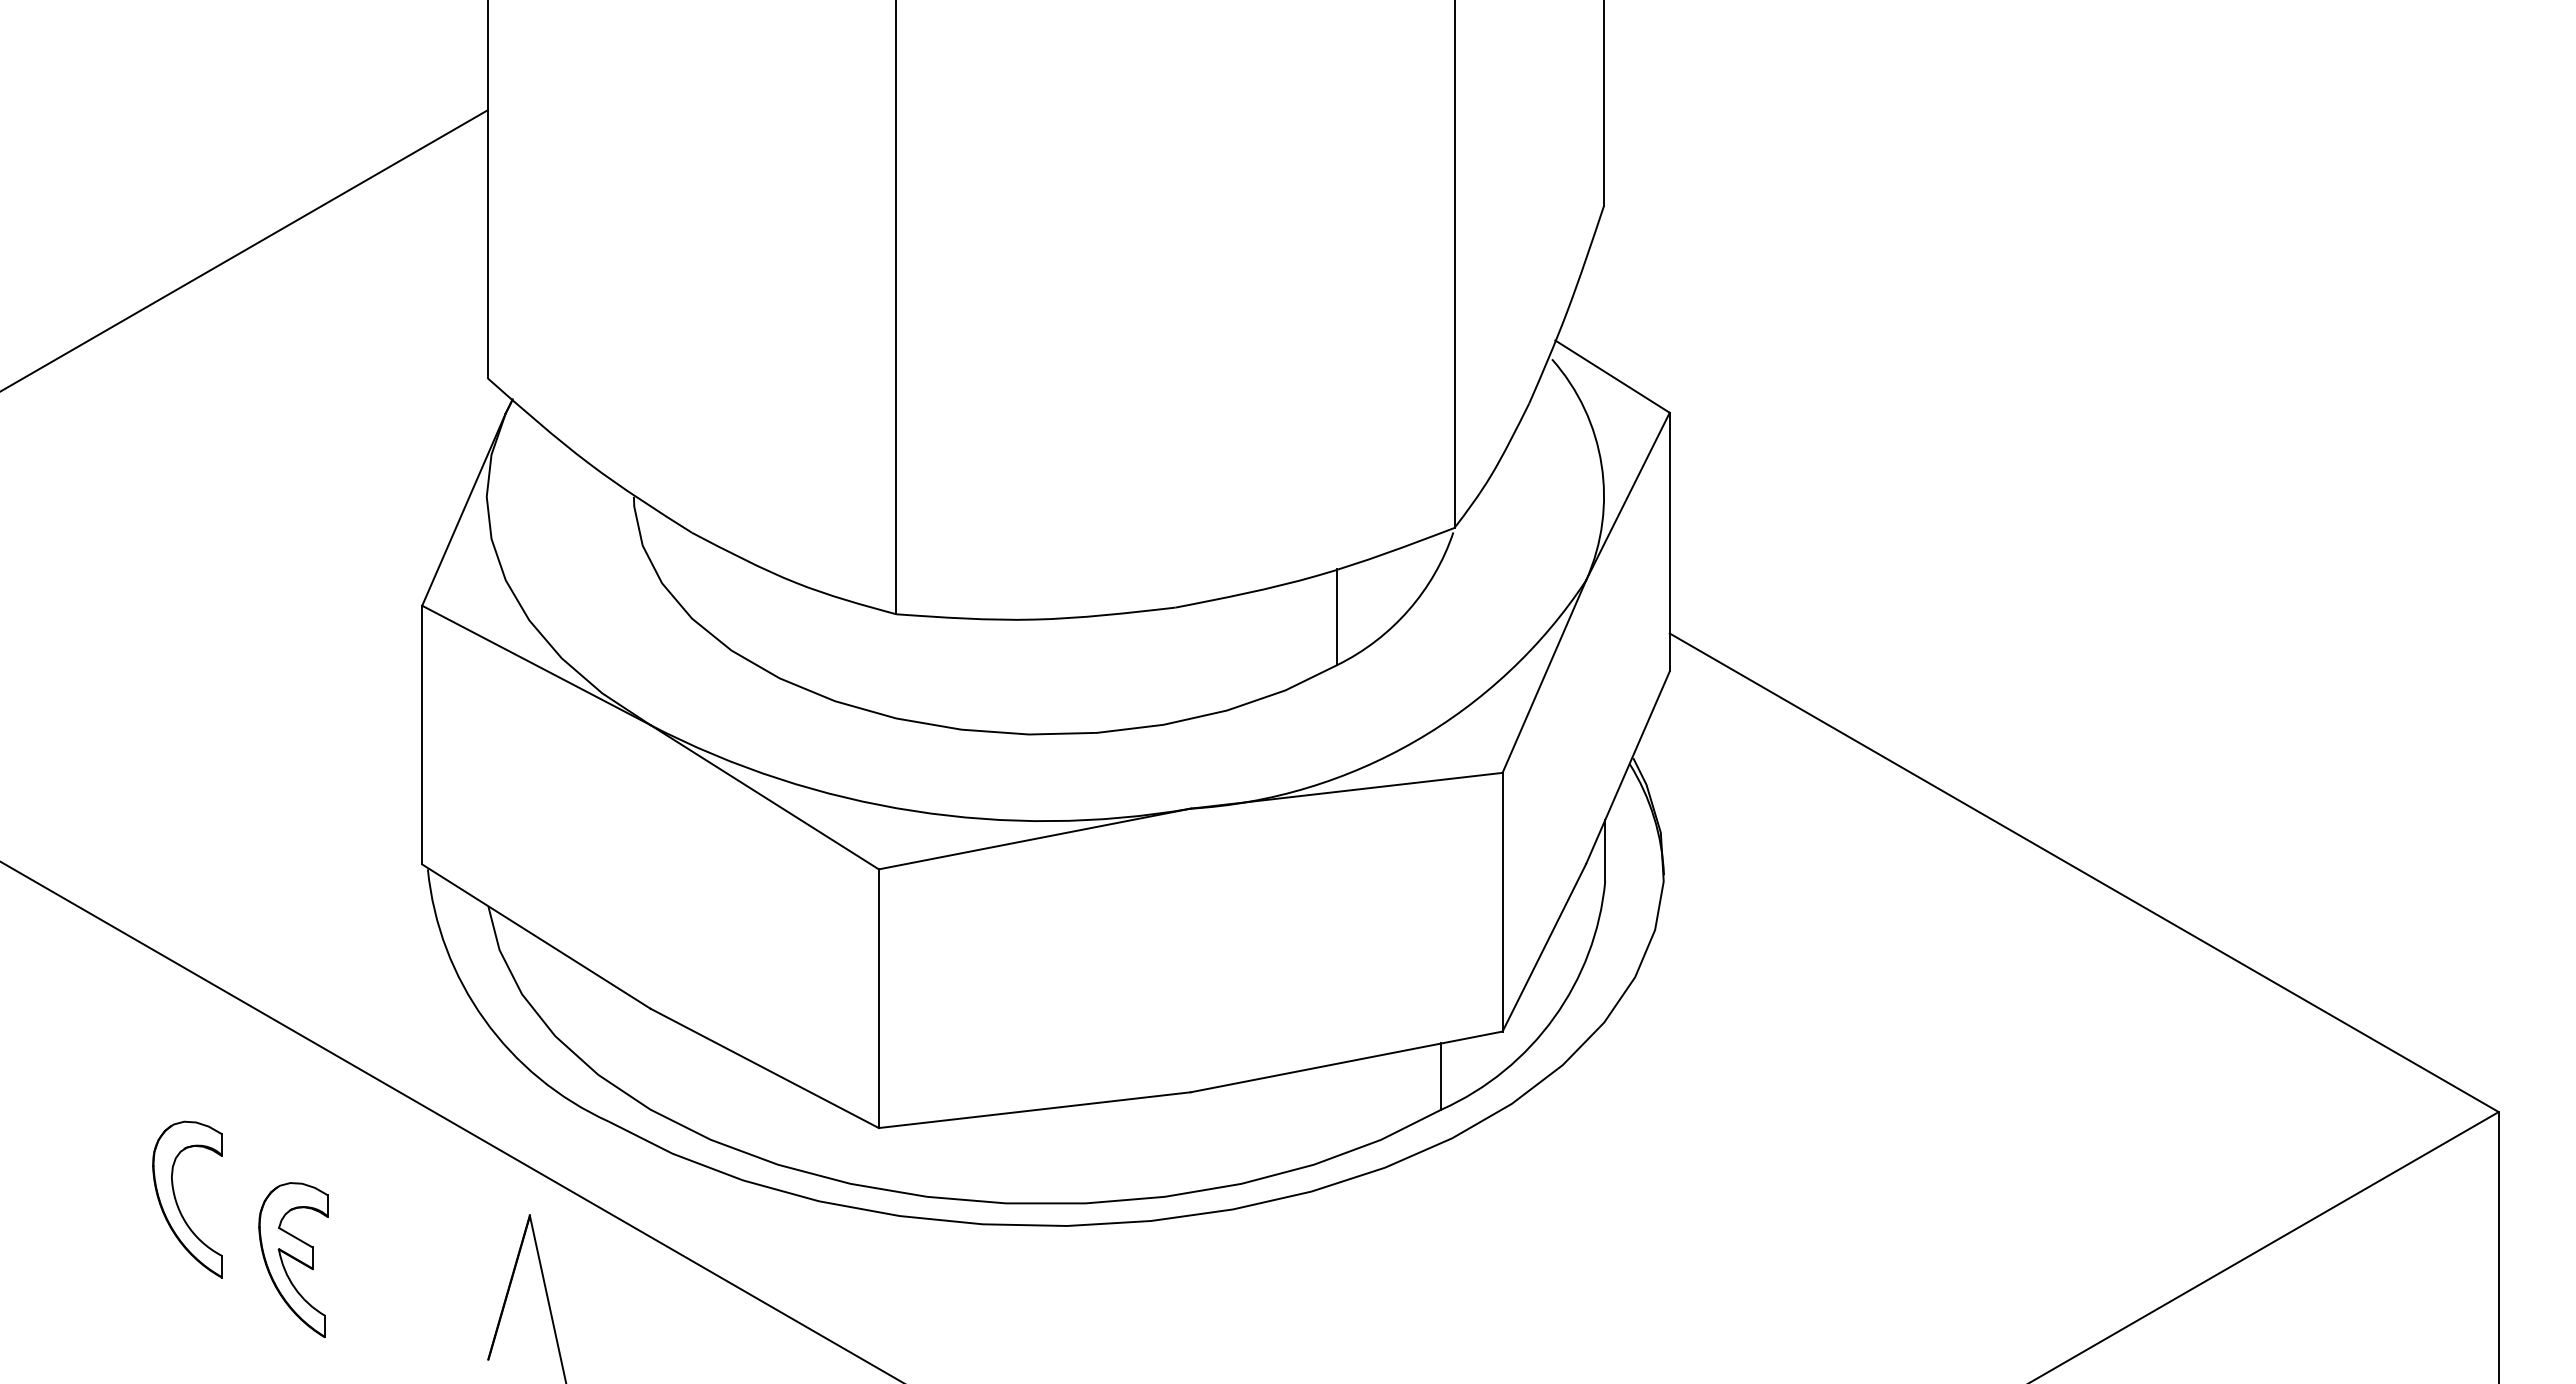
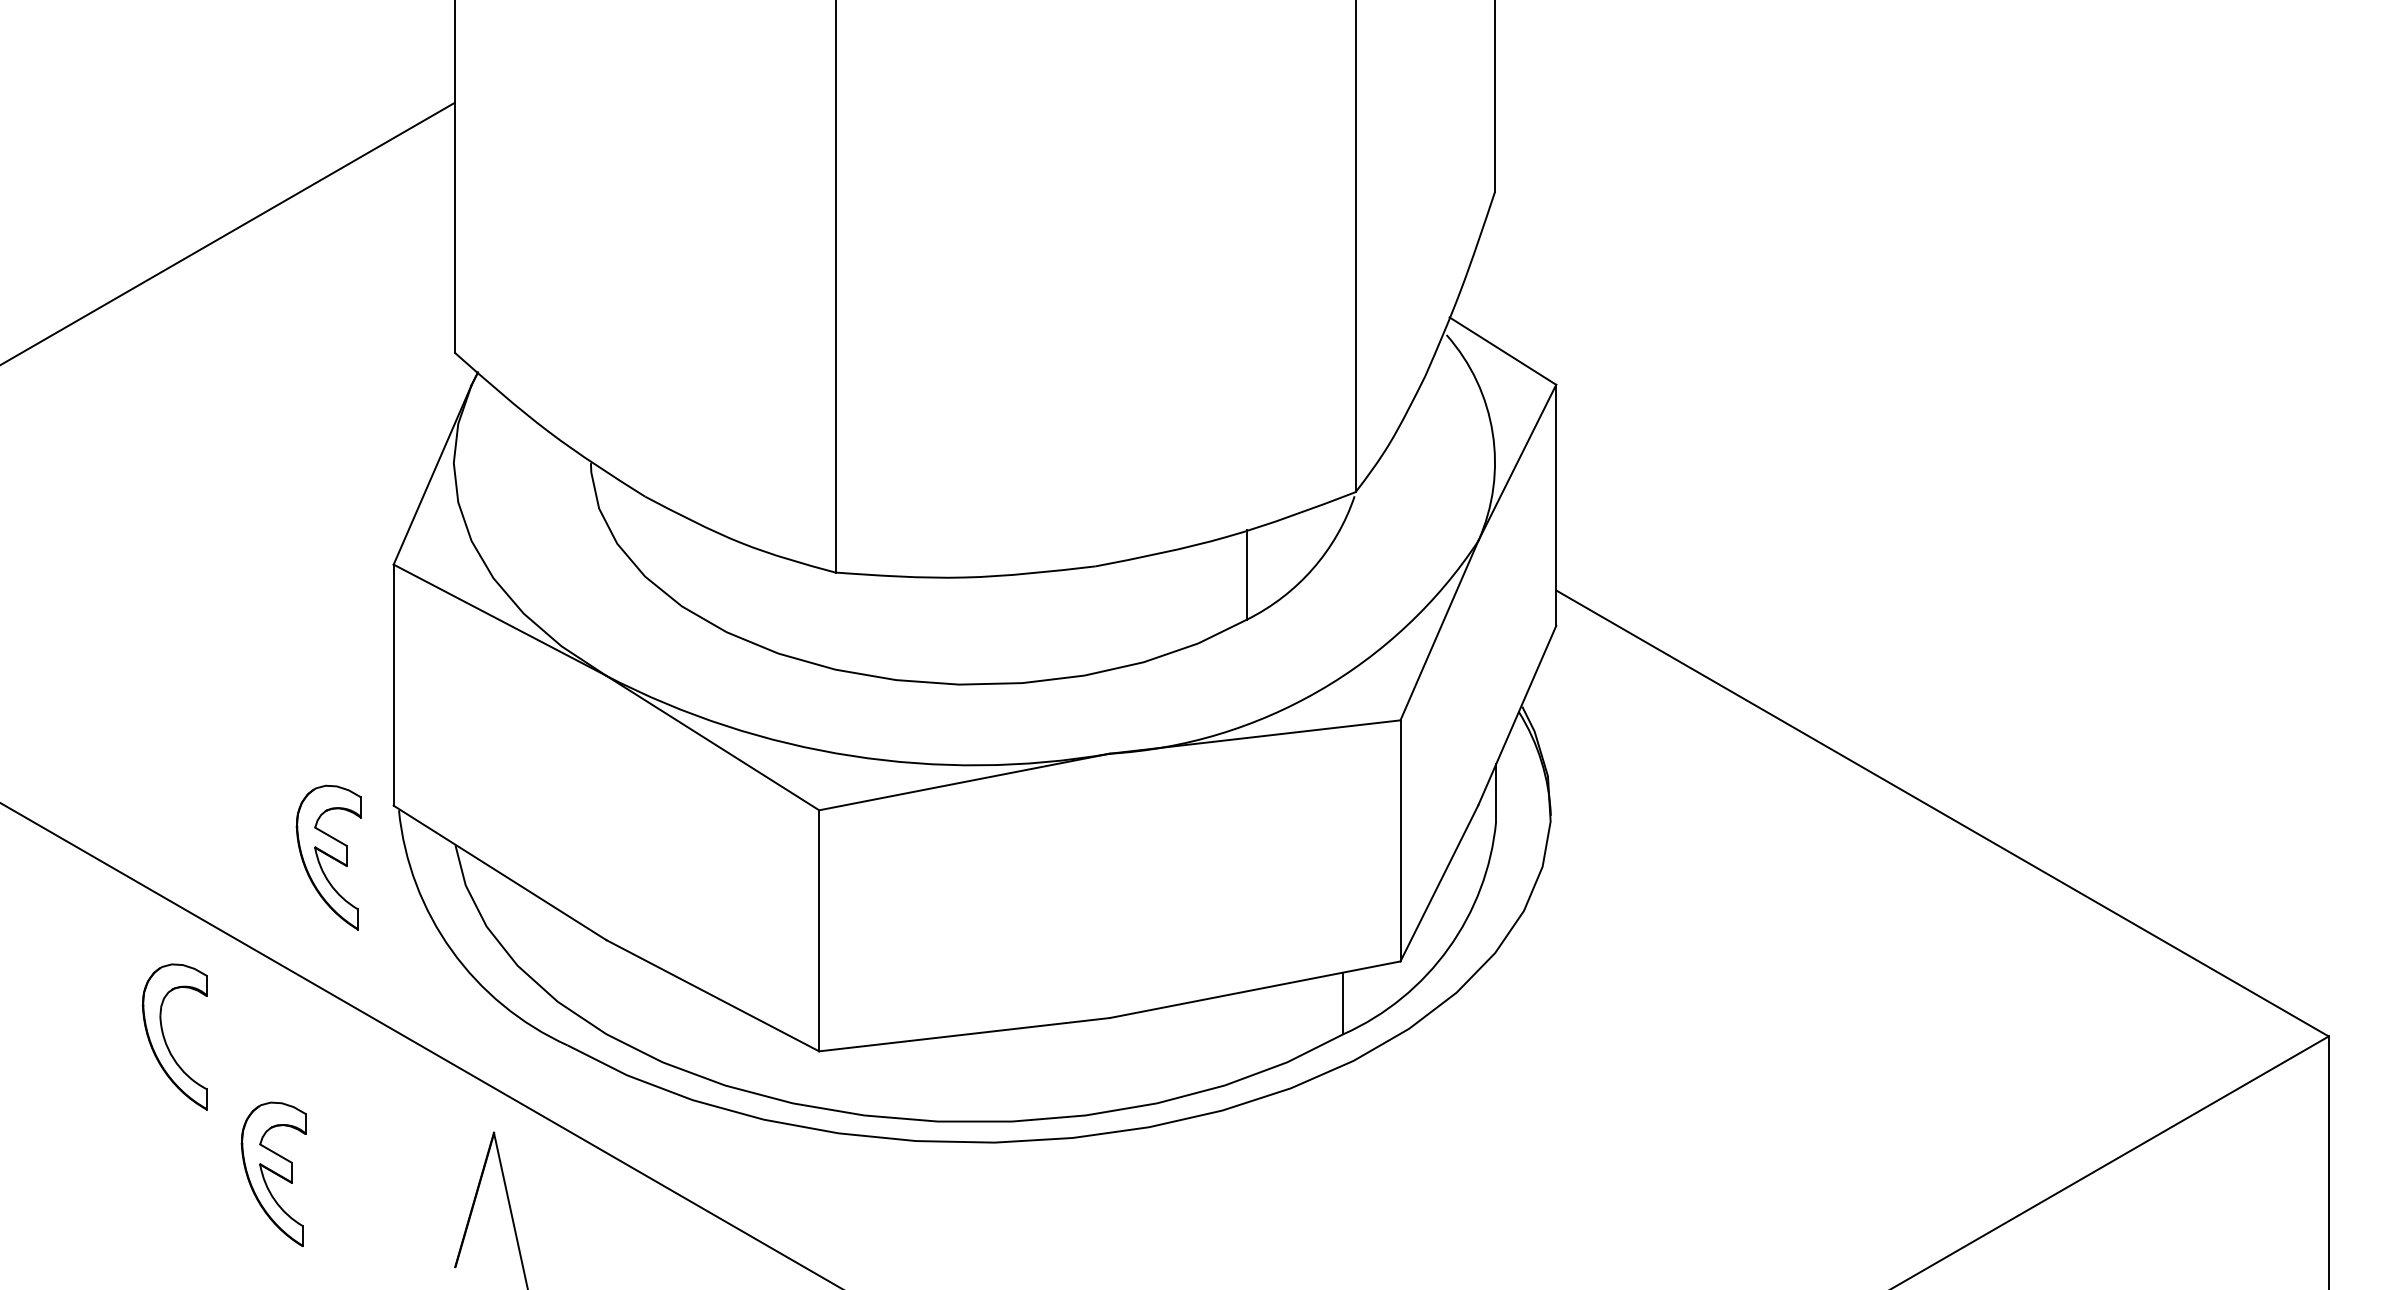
part: (352, 919) -> (328, 857), added
part: (177, 1201) -> (165, 1038), moved

